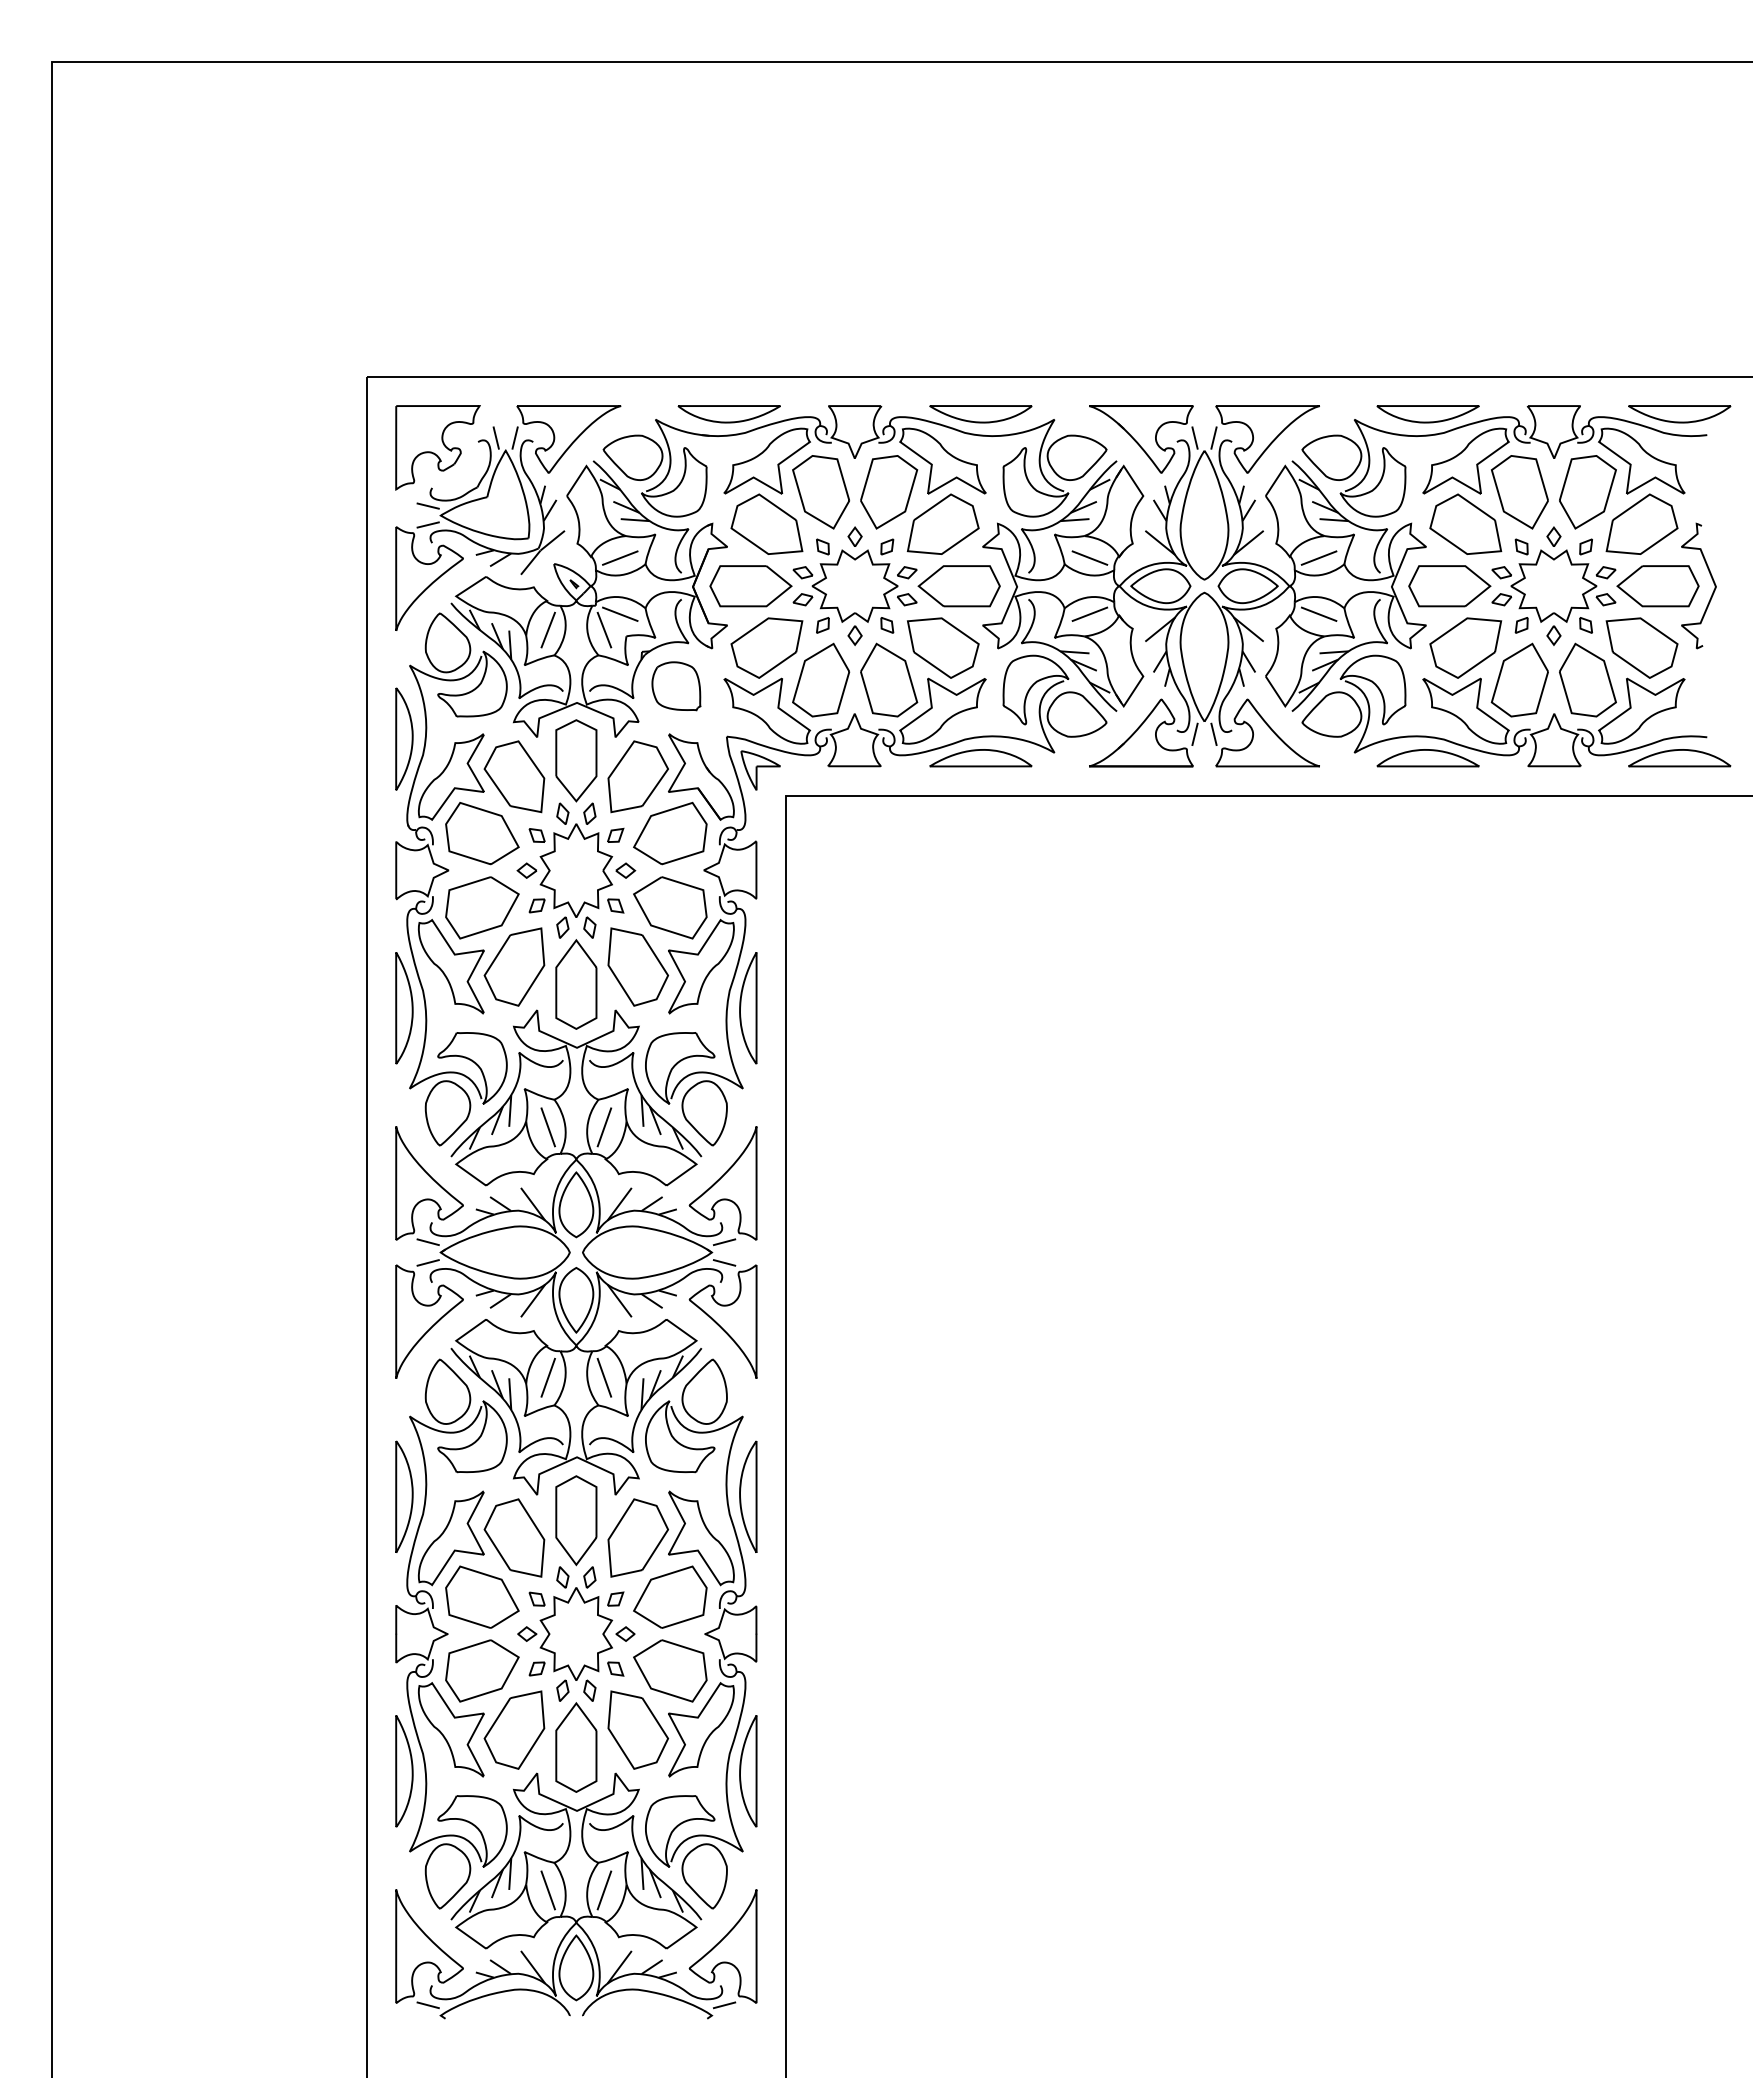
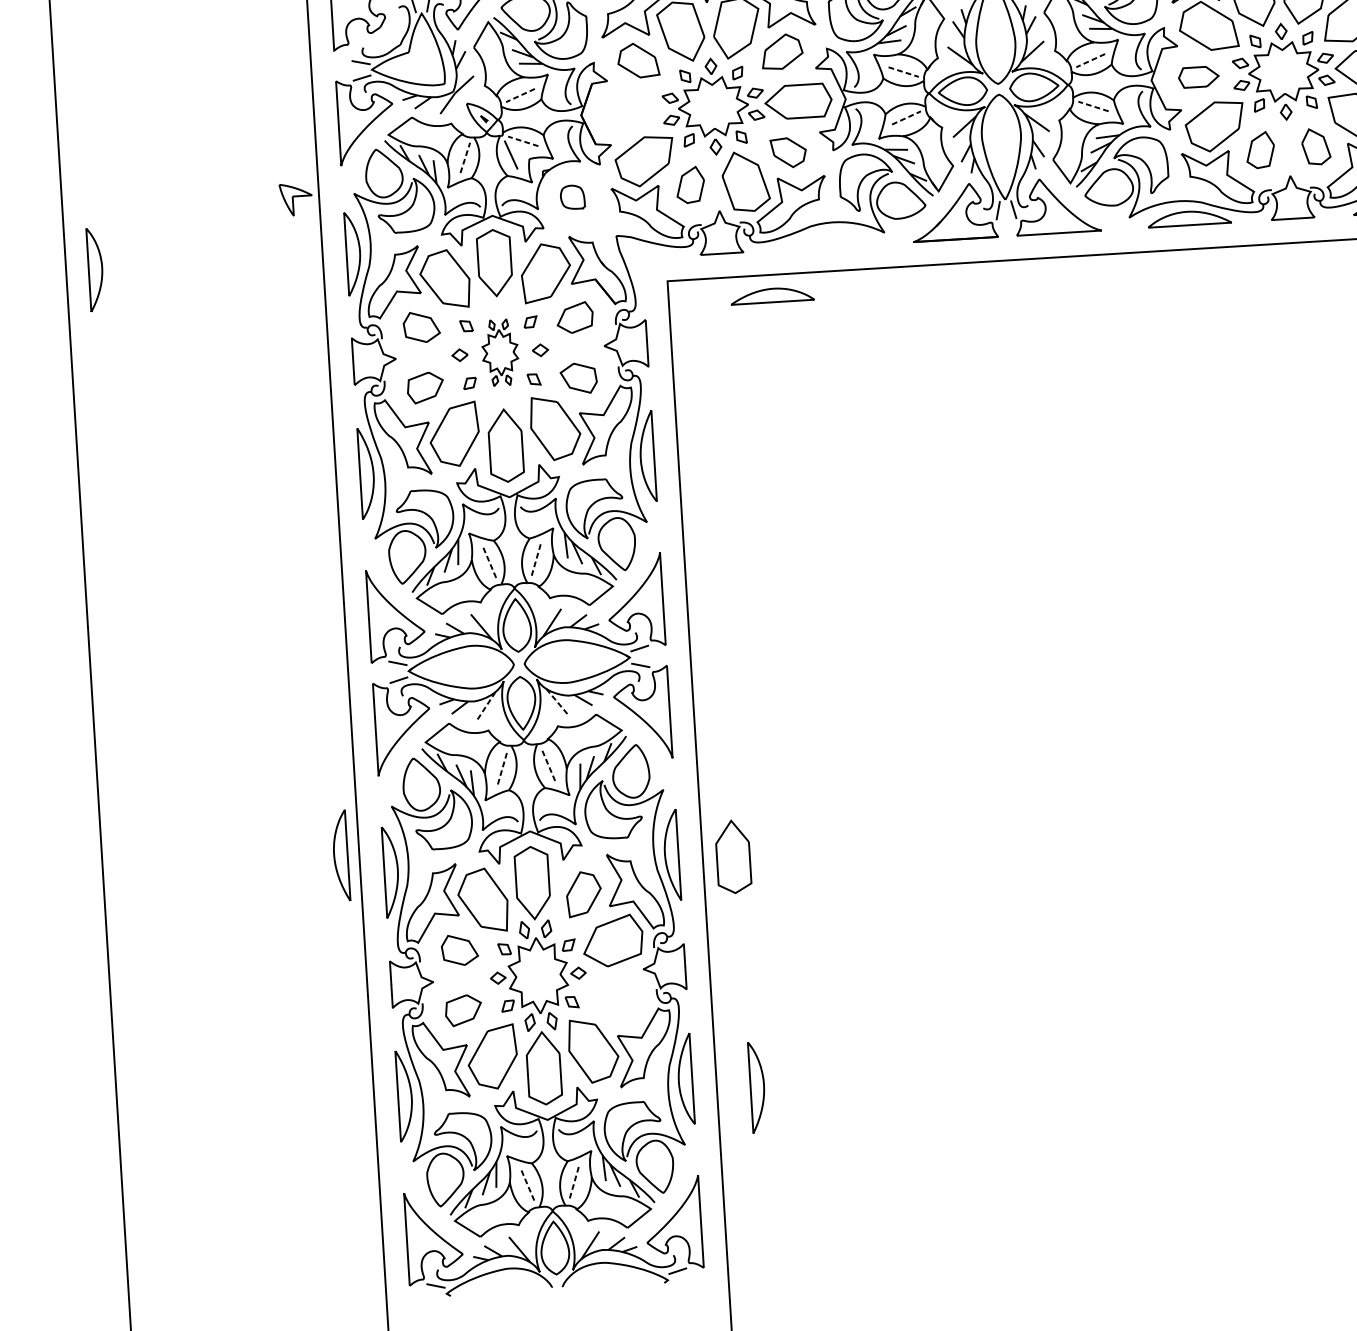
part: (766, 523) -> (638, 60), size x0.7
part: (942, 523) -> (781, 51), size x0.7
line: (619, 558) -> (519, 95), solid -> dashed
line: (1090, 558) -> (904, 72), solid -> dashed
line: (1318, 558) -> (1090, 61), solid -> dashed
part: (750, 586) -> (628, 112), removed
part: (1449, 586) -> (1198, 77), size x0.6
line: (619, 614) -> (522, 141), solid -> dashed
line: (1090, 614) -> (906, 118), solid -> dashed
line: (1318, 614) -> (1093, 106), solid -> dashed
line: (548, 629) -> (465, 157), solid -> dashed
part: (943, 647) -> (788, 152), size x0.6
part: (821, 679) -> (690, 184), size x0.6
part: (1519, 679) -> (1260, 149), size x0.6
part: (1587, 679) -> (1315, 146), size x0.6
part: (676, 686) -> (572, 197), size x0.6
part: (88, 738) -> (95, 269), added
part: (980, 758) -> (772, 295), moved
part: (760, 770) -> (296, 199), moved
part: (482, 833) -> (421, 327), size x0.6
part: (670, 833) -> (575, 317), size x0.6
part: (576, 870) -> (500, 352), size x0.6
part: (482, 907) -> (425, 387), size x0.6
part: (670, 907) -> (578, 378), size x0.6
line: (548, 1127) -> (490, 563), solid -> dashed
line: (604, 1127) -> (536, 560), solid -> dashed
line: (532, 1301) -> (485, 706), solid -> dashed
line: (619, 1301) -> (556, 702), solid -> dashed
line: (548, 1377) -> (502, 767), solid -> dashed
line: (604, 1377) -> (548, 764), solid -> dashed
part: (344, 1472) -> (341, 855), added
part: (823, 1503) -> (733, 856), added
part: (637, 1537) -> (583, 893), size x0.7
part: (482, 1596) -> (459, 949), size x0.6
part: (482, 1670) -> (463, 1010), size x0.6
part: (670, 1670) -> (616, 1000), removed
part: (835, 1786) -> (757, 1087), added
line: (548, 1890) -> (528, 1186), solid -> dashed
line: (604, 1890) -> (574, 1183), solid -> dashed

